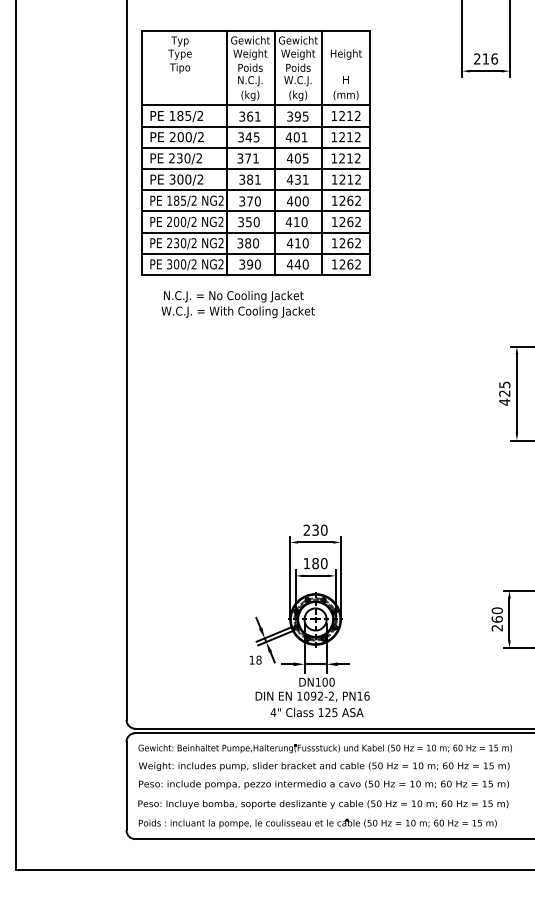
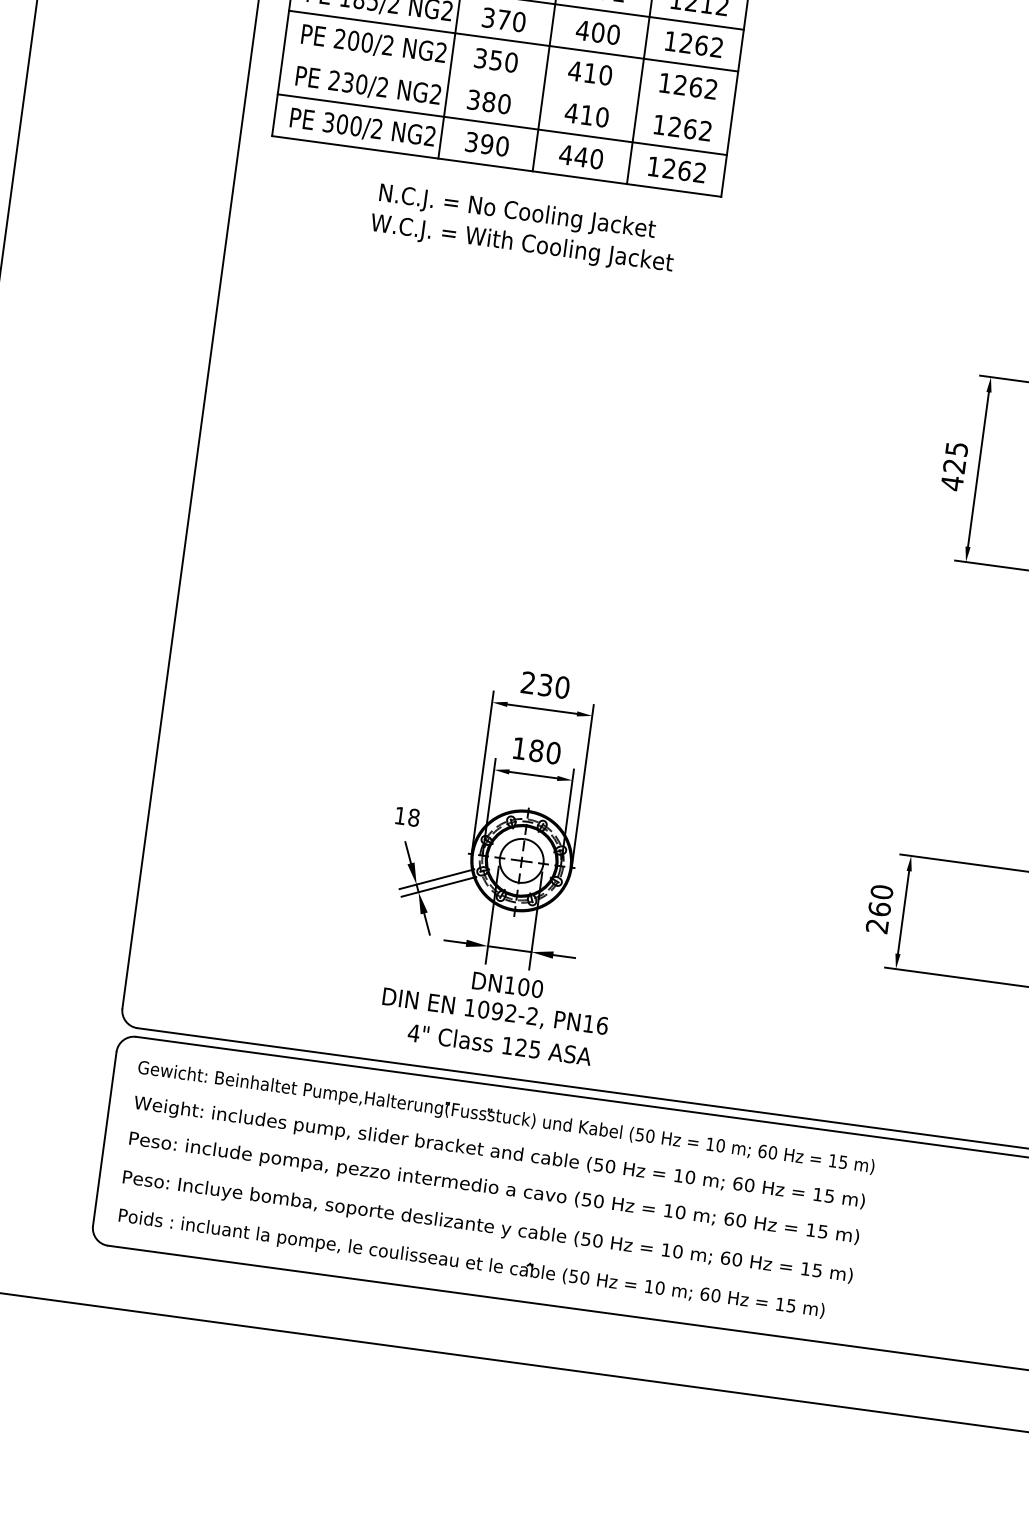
line: (256, 232) -> (508, 82), removed
text: (237, 304) -> (522, 229), moved
text: (255, 659) -> (407, 815), moved

